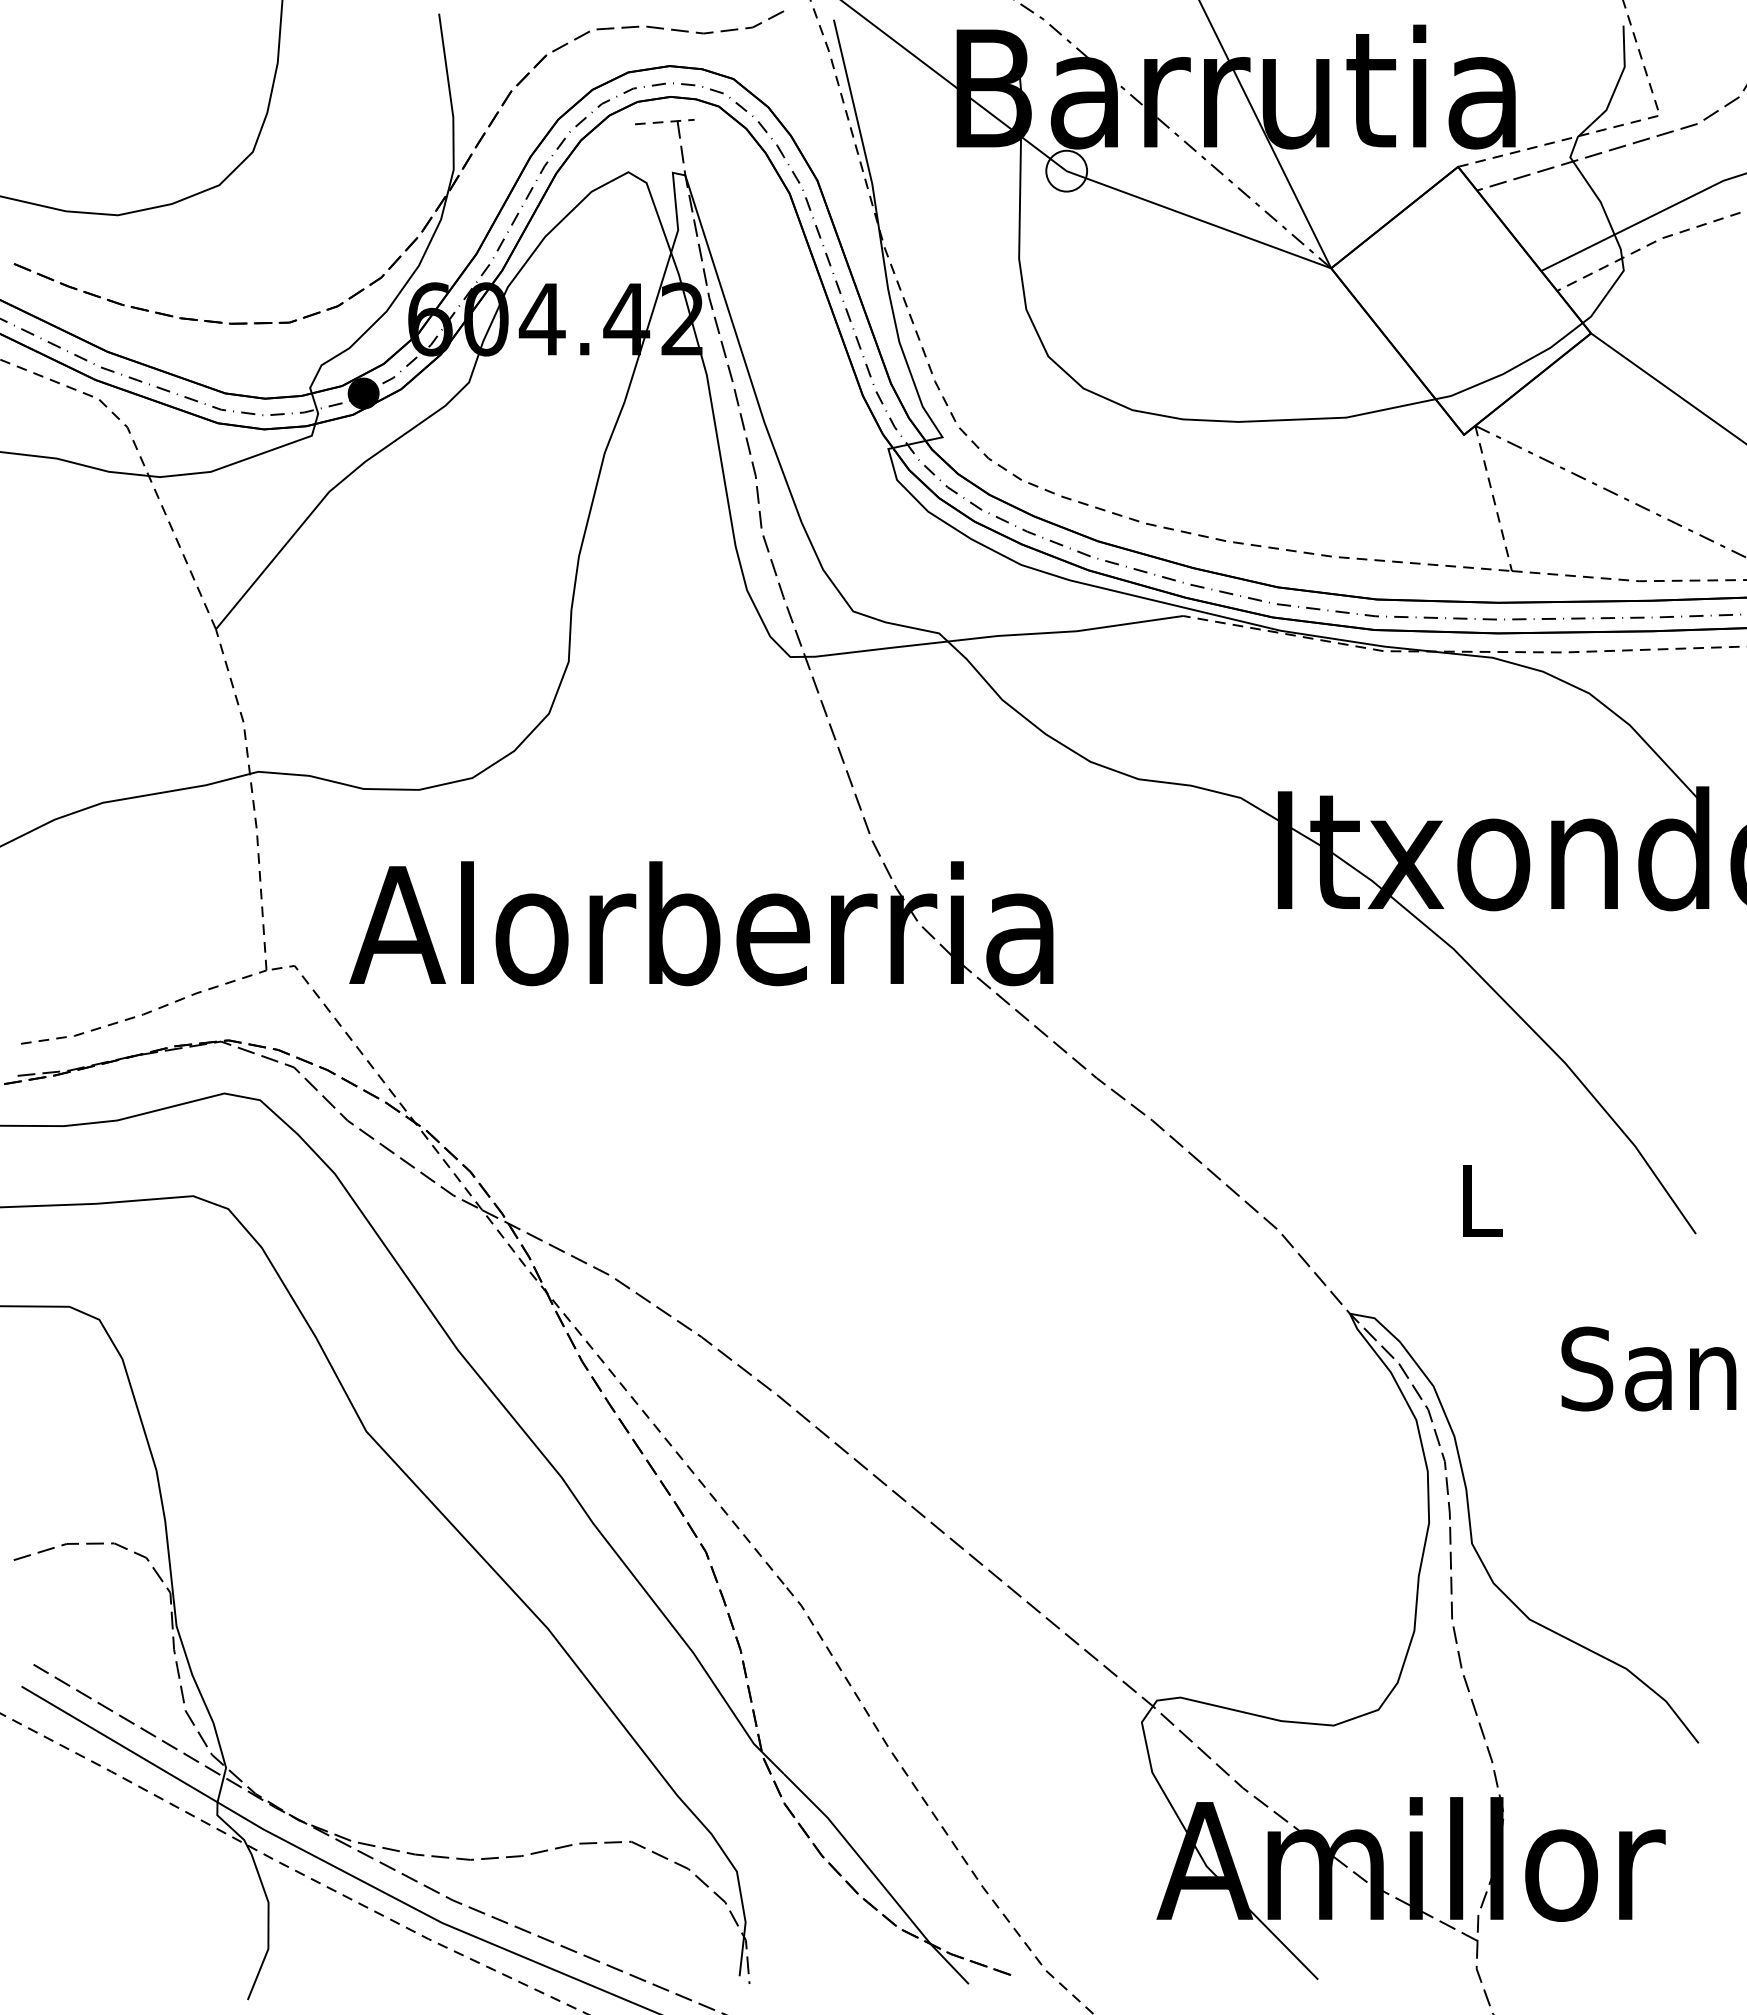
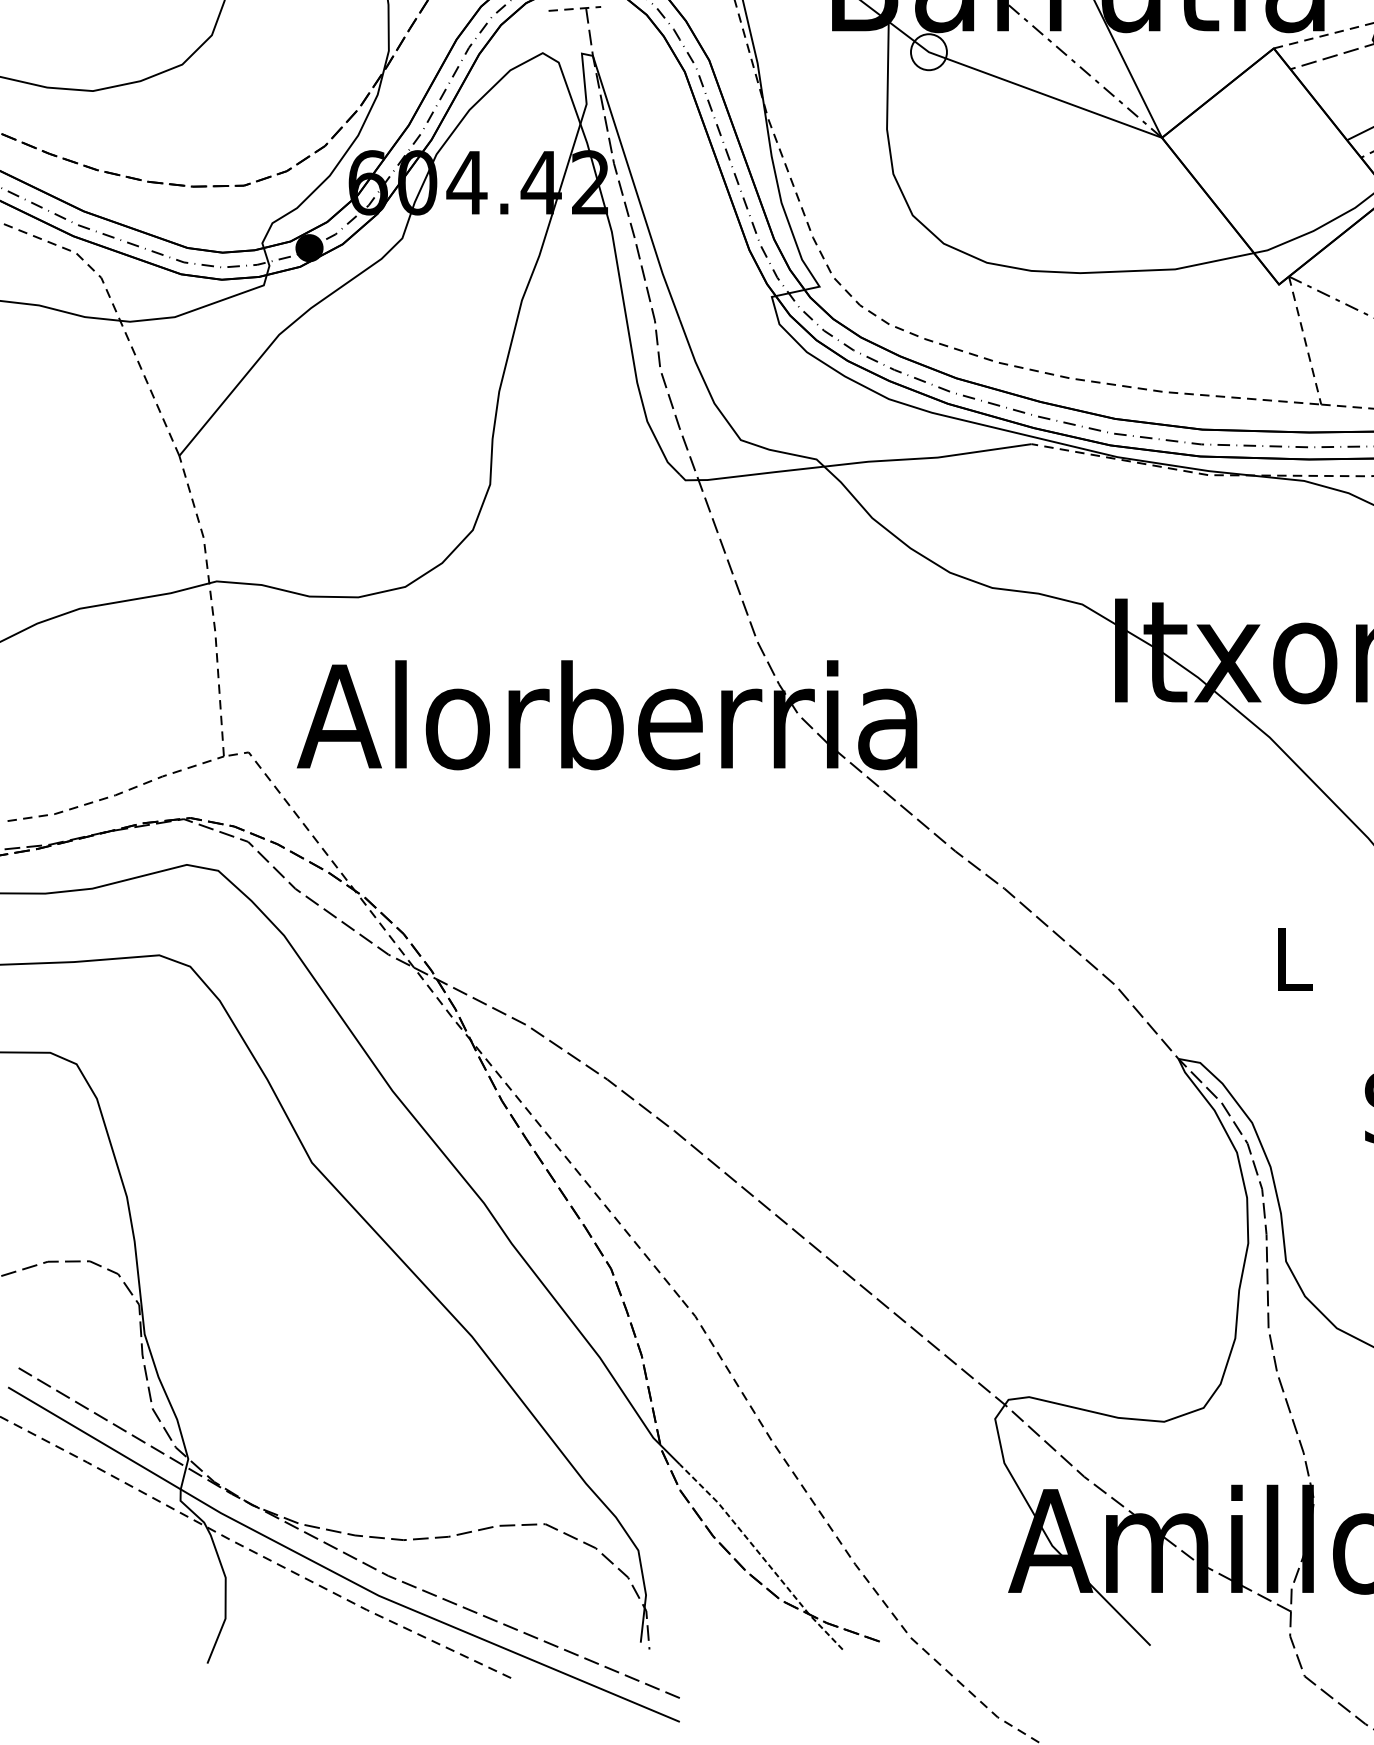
line: (877, 1878) -> (762, 1556), solid -> dashed

